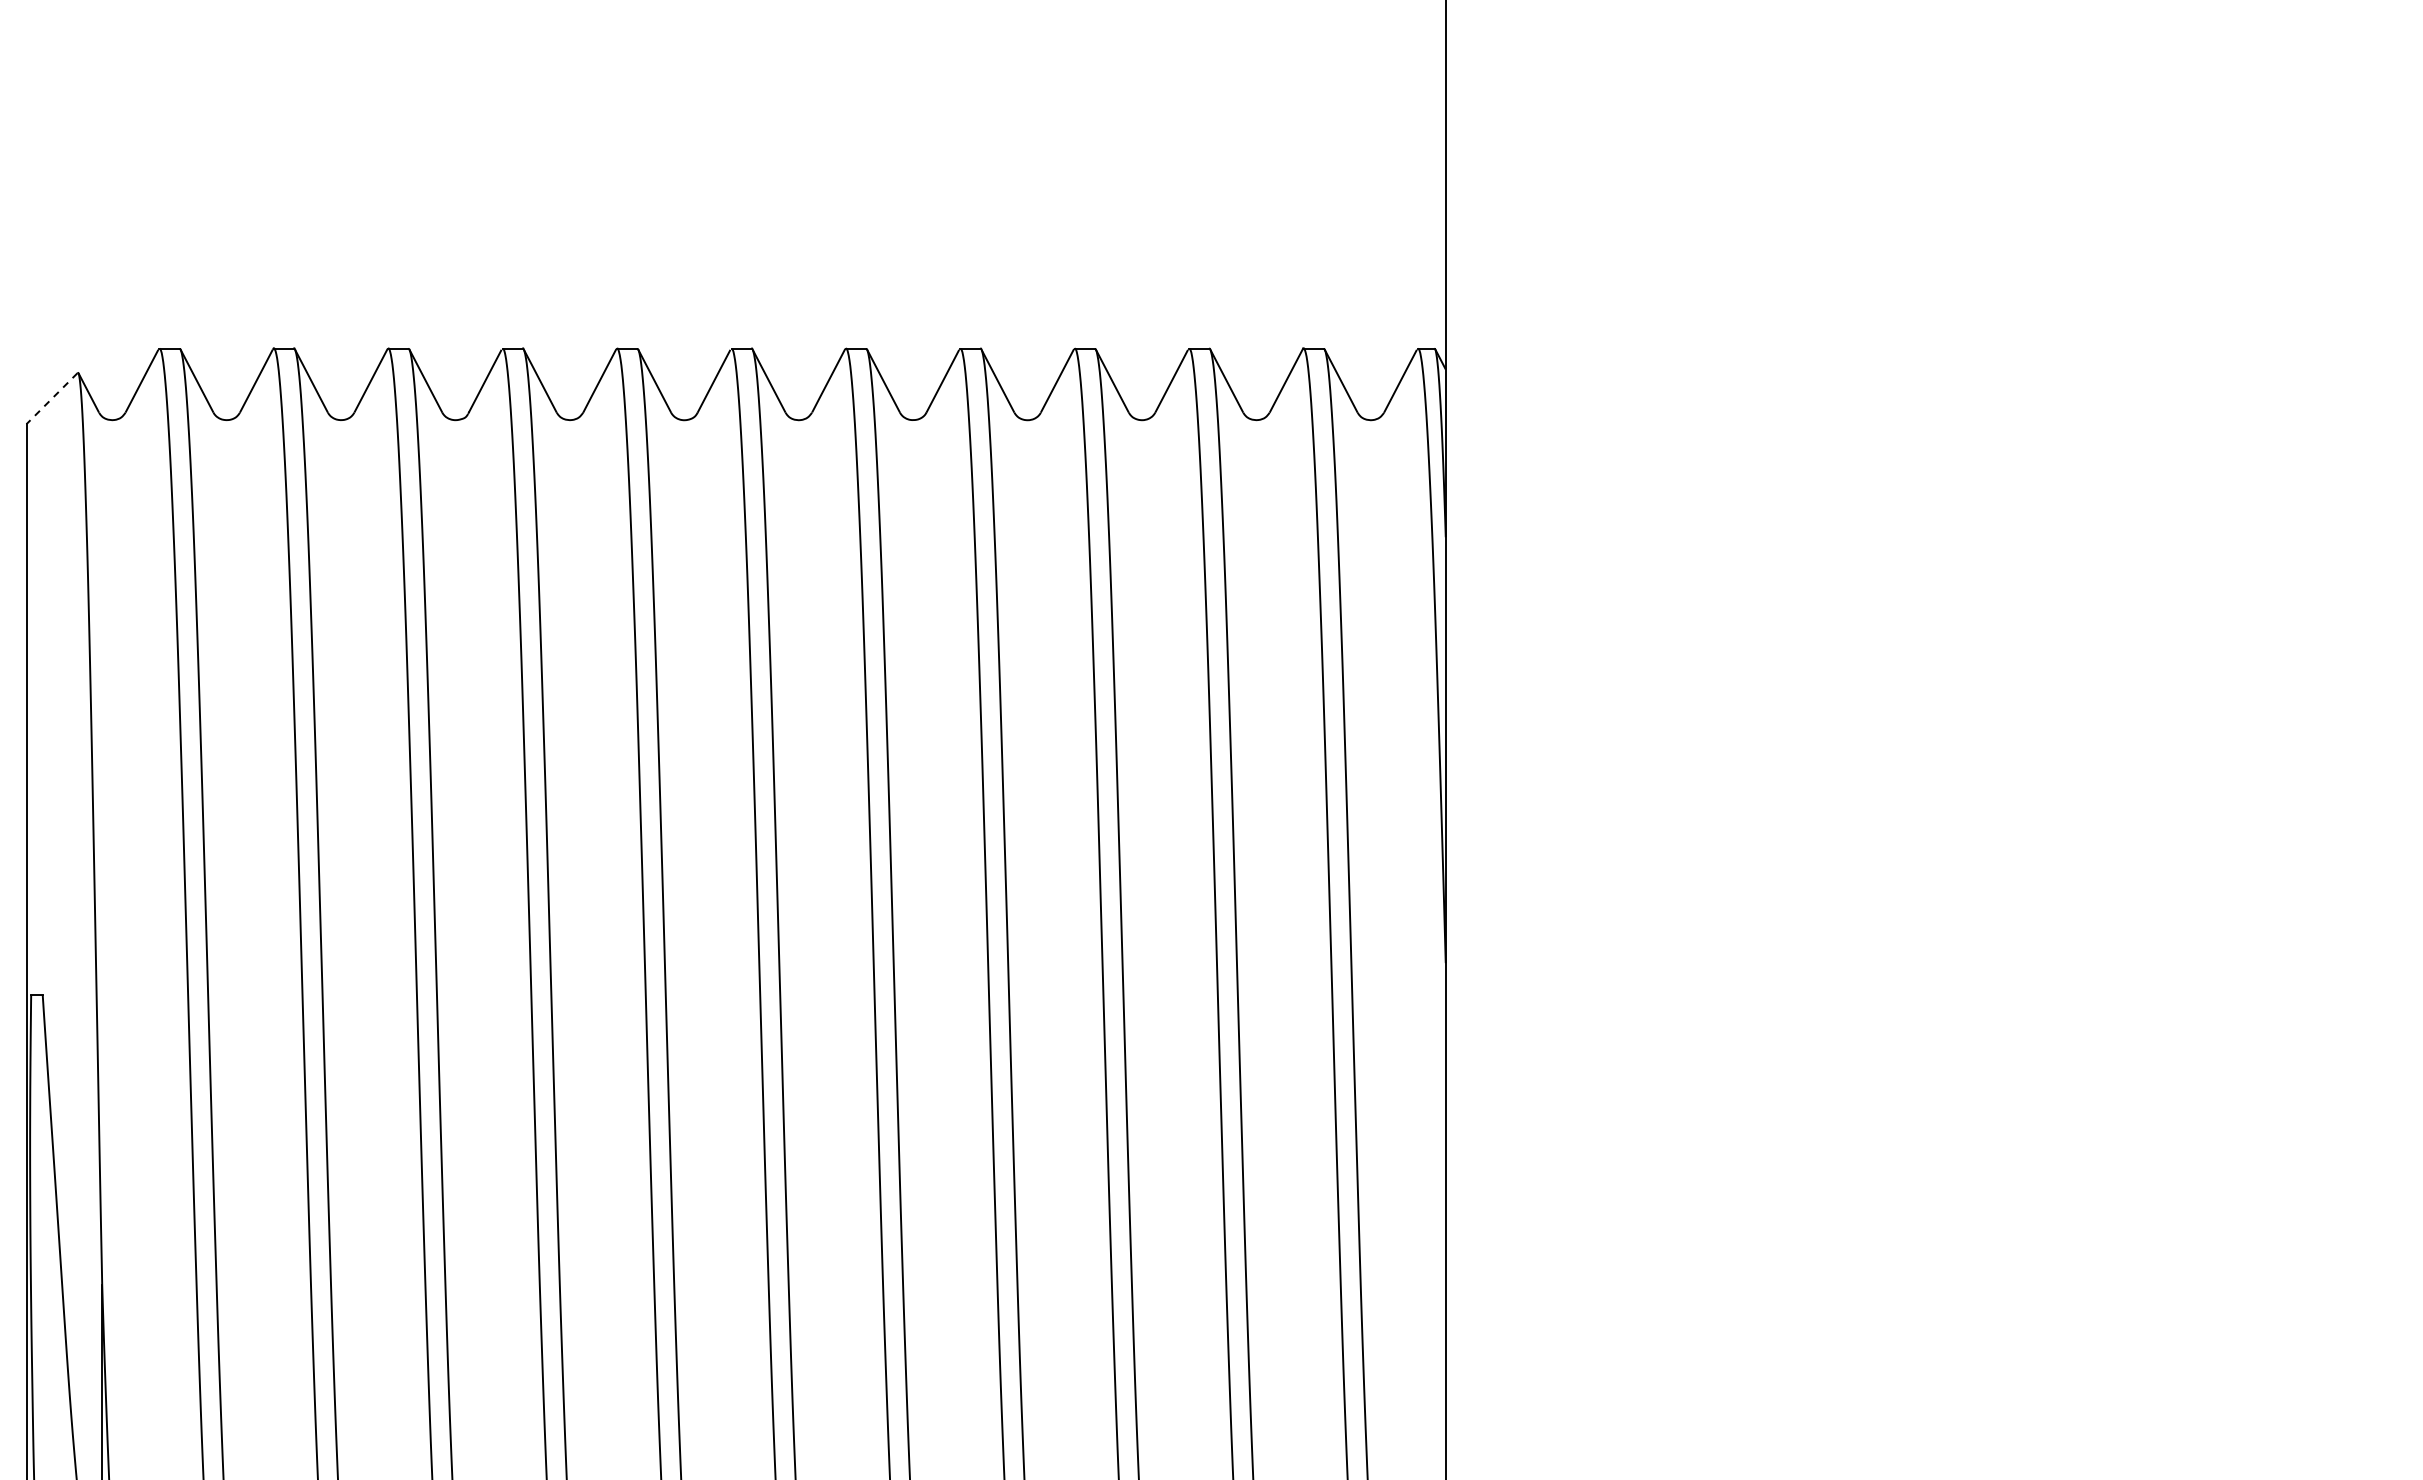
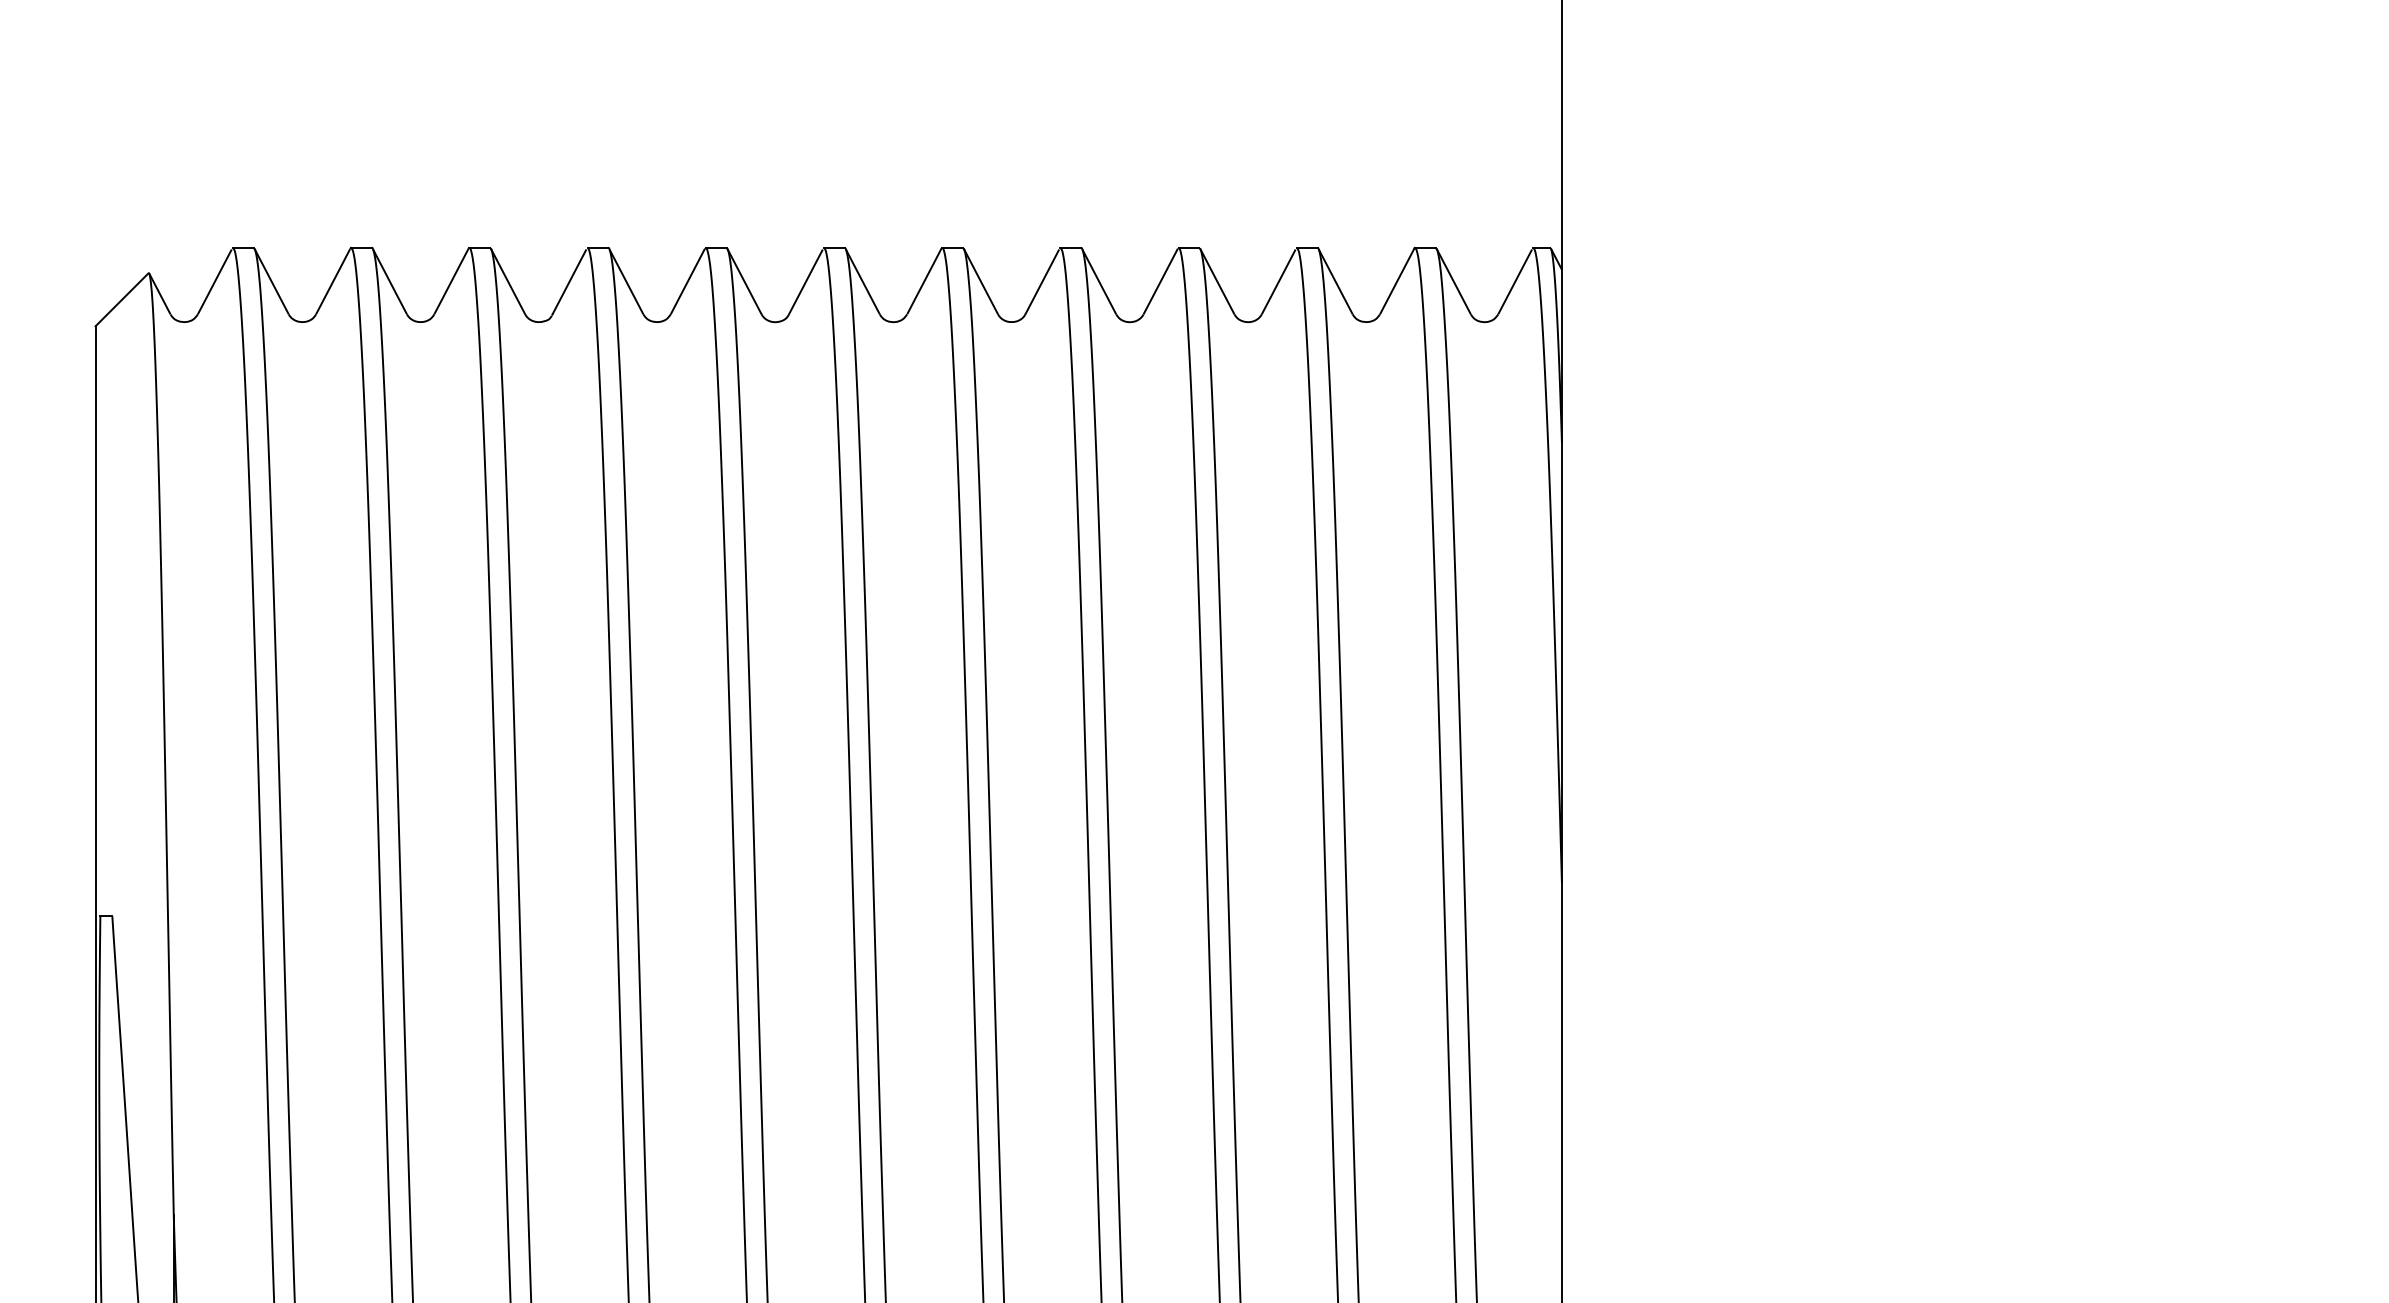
line: (51, 399) -> (121, 300), dashed -> solid

